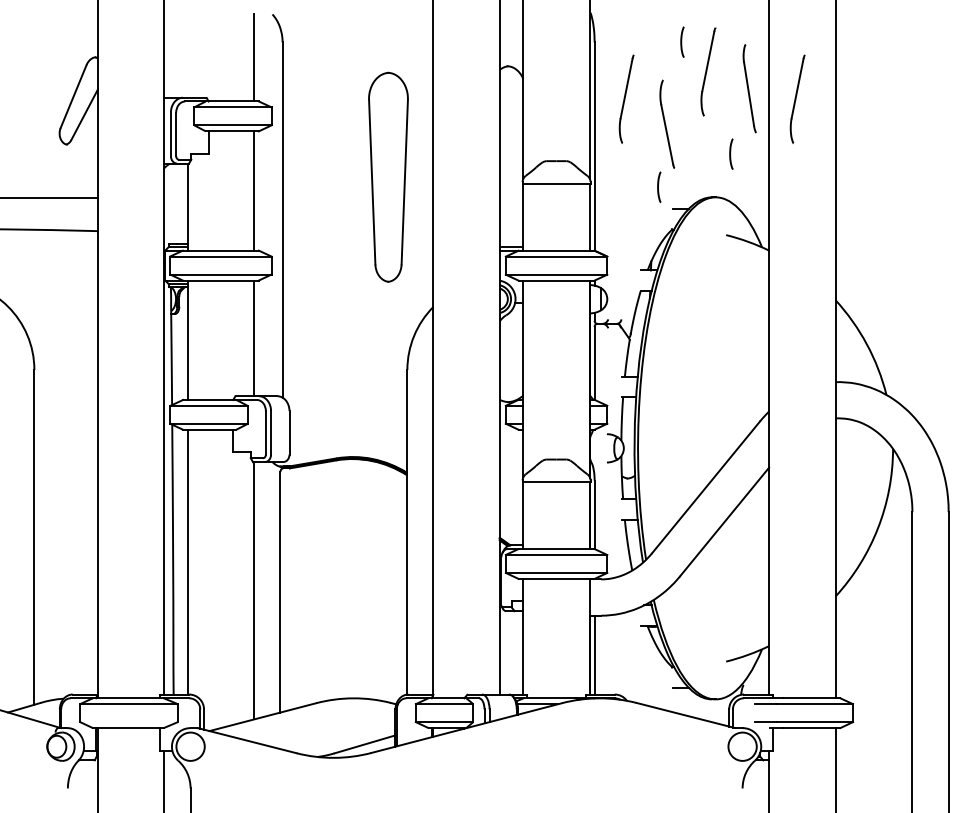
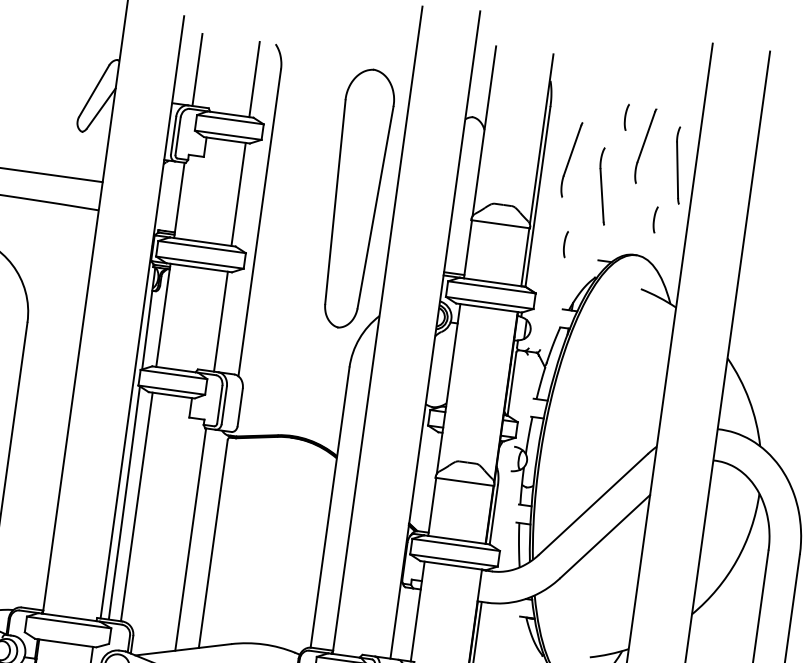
line: (187, 55) -> (197, 69), added
part: (797, 98) -> (718, 179), removed
part: (388, 177) -> (356, 198), size x1.43
curve: (658, 186) -> (564, 243), moved

